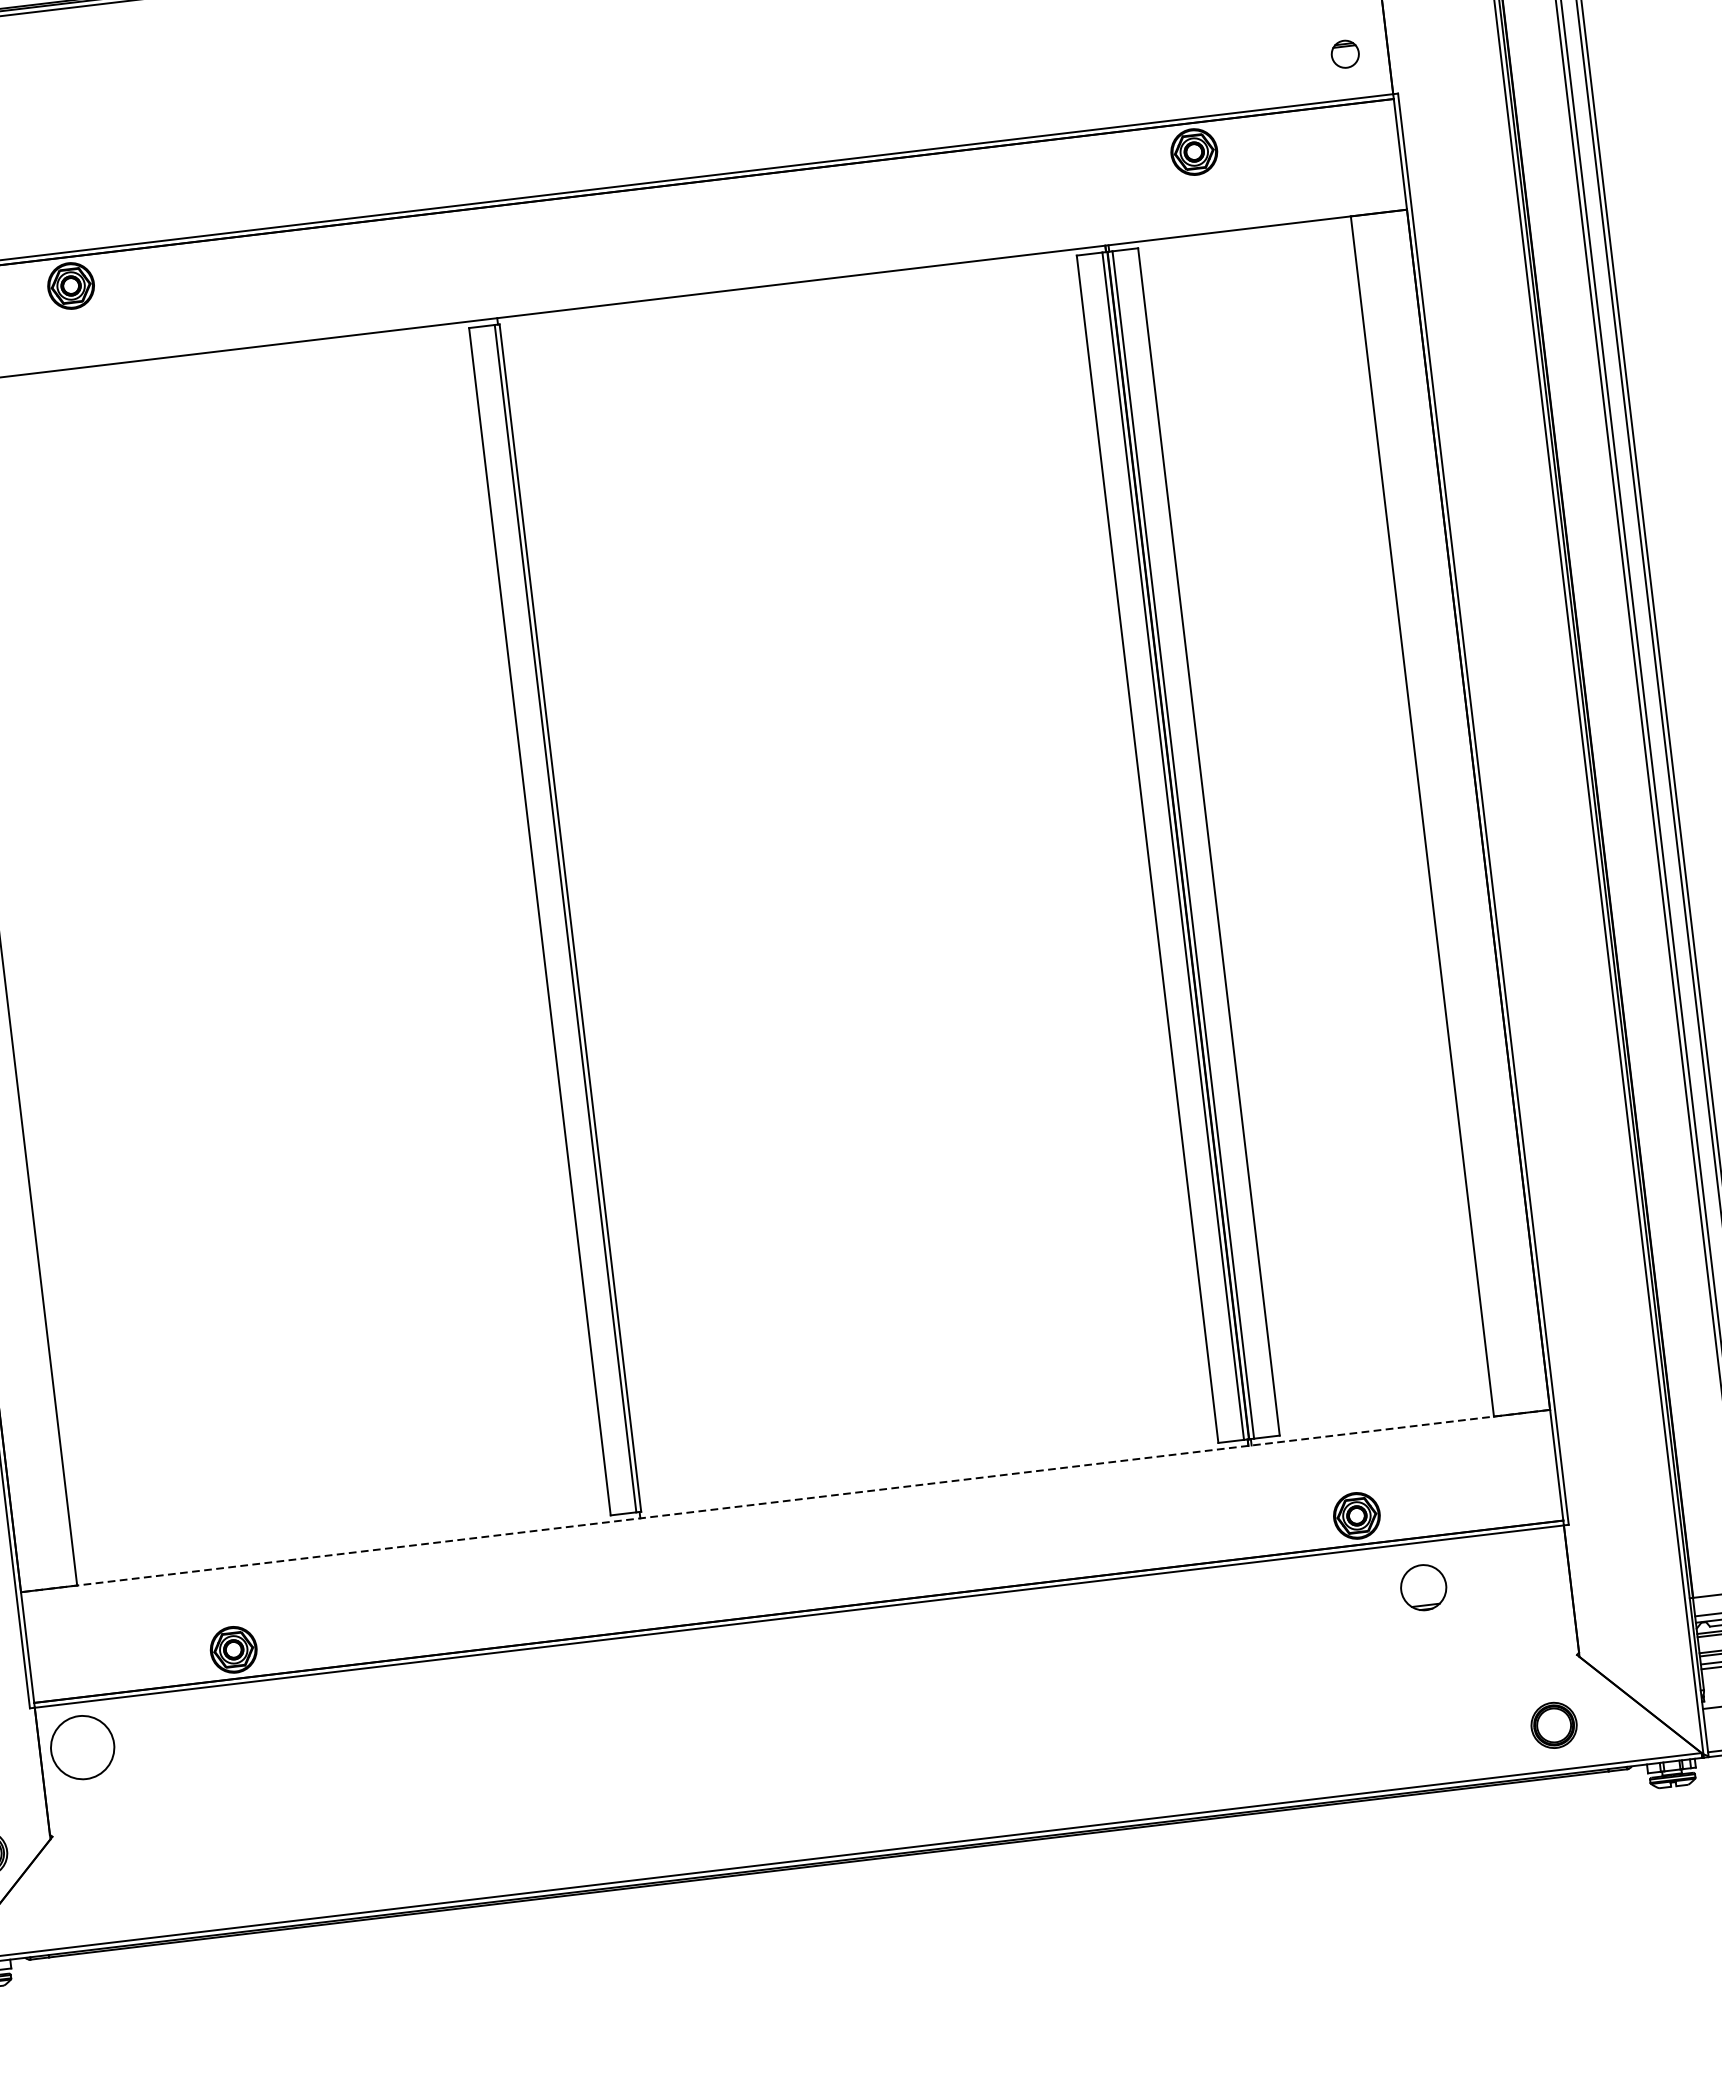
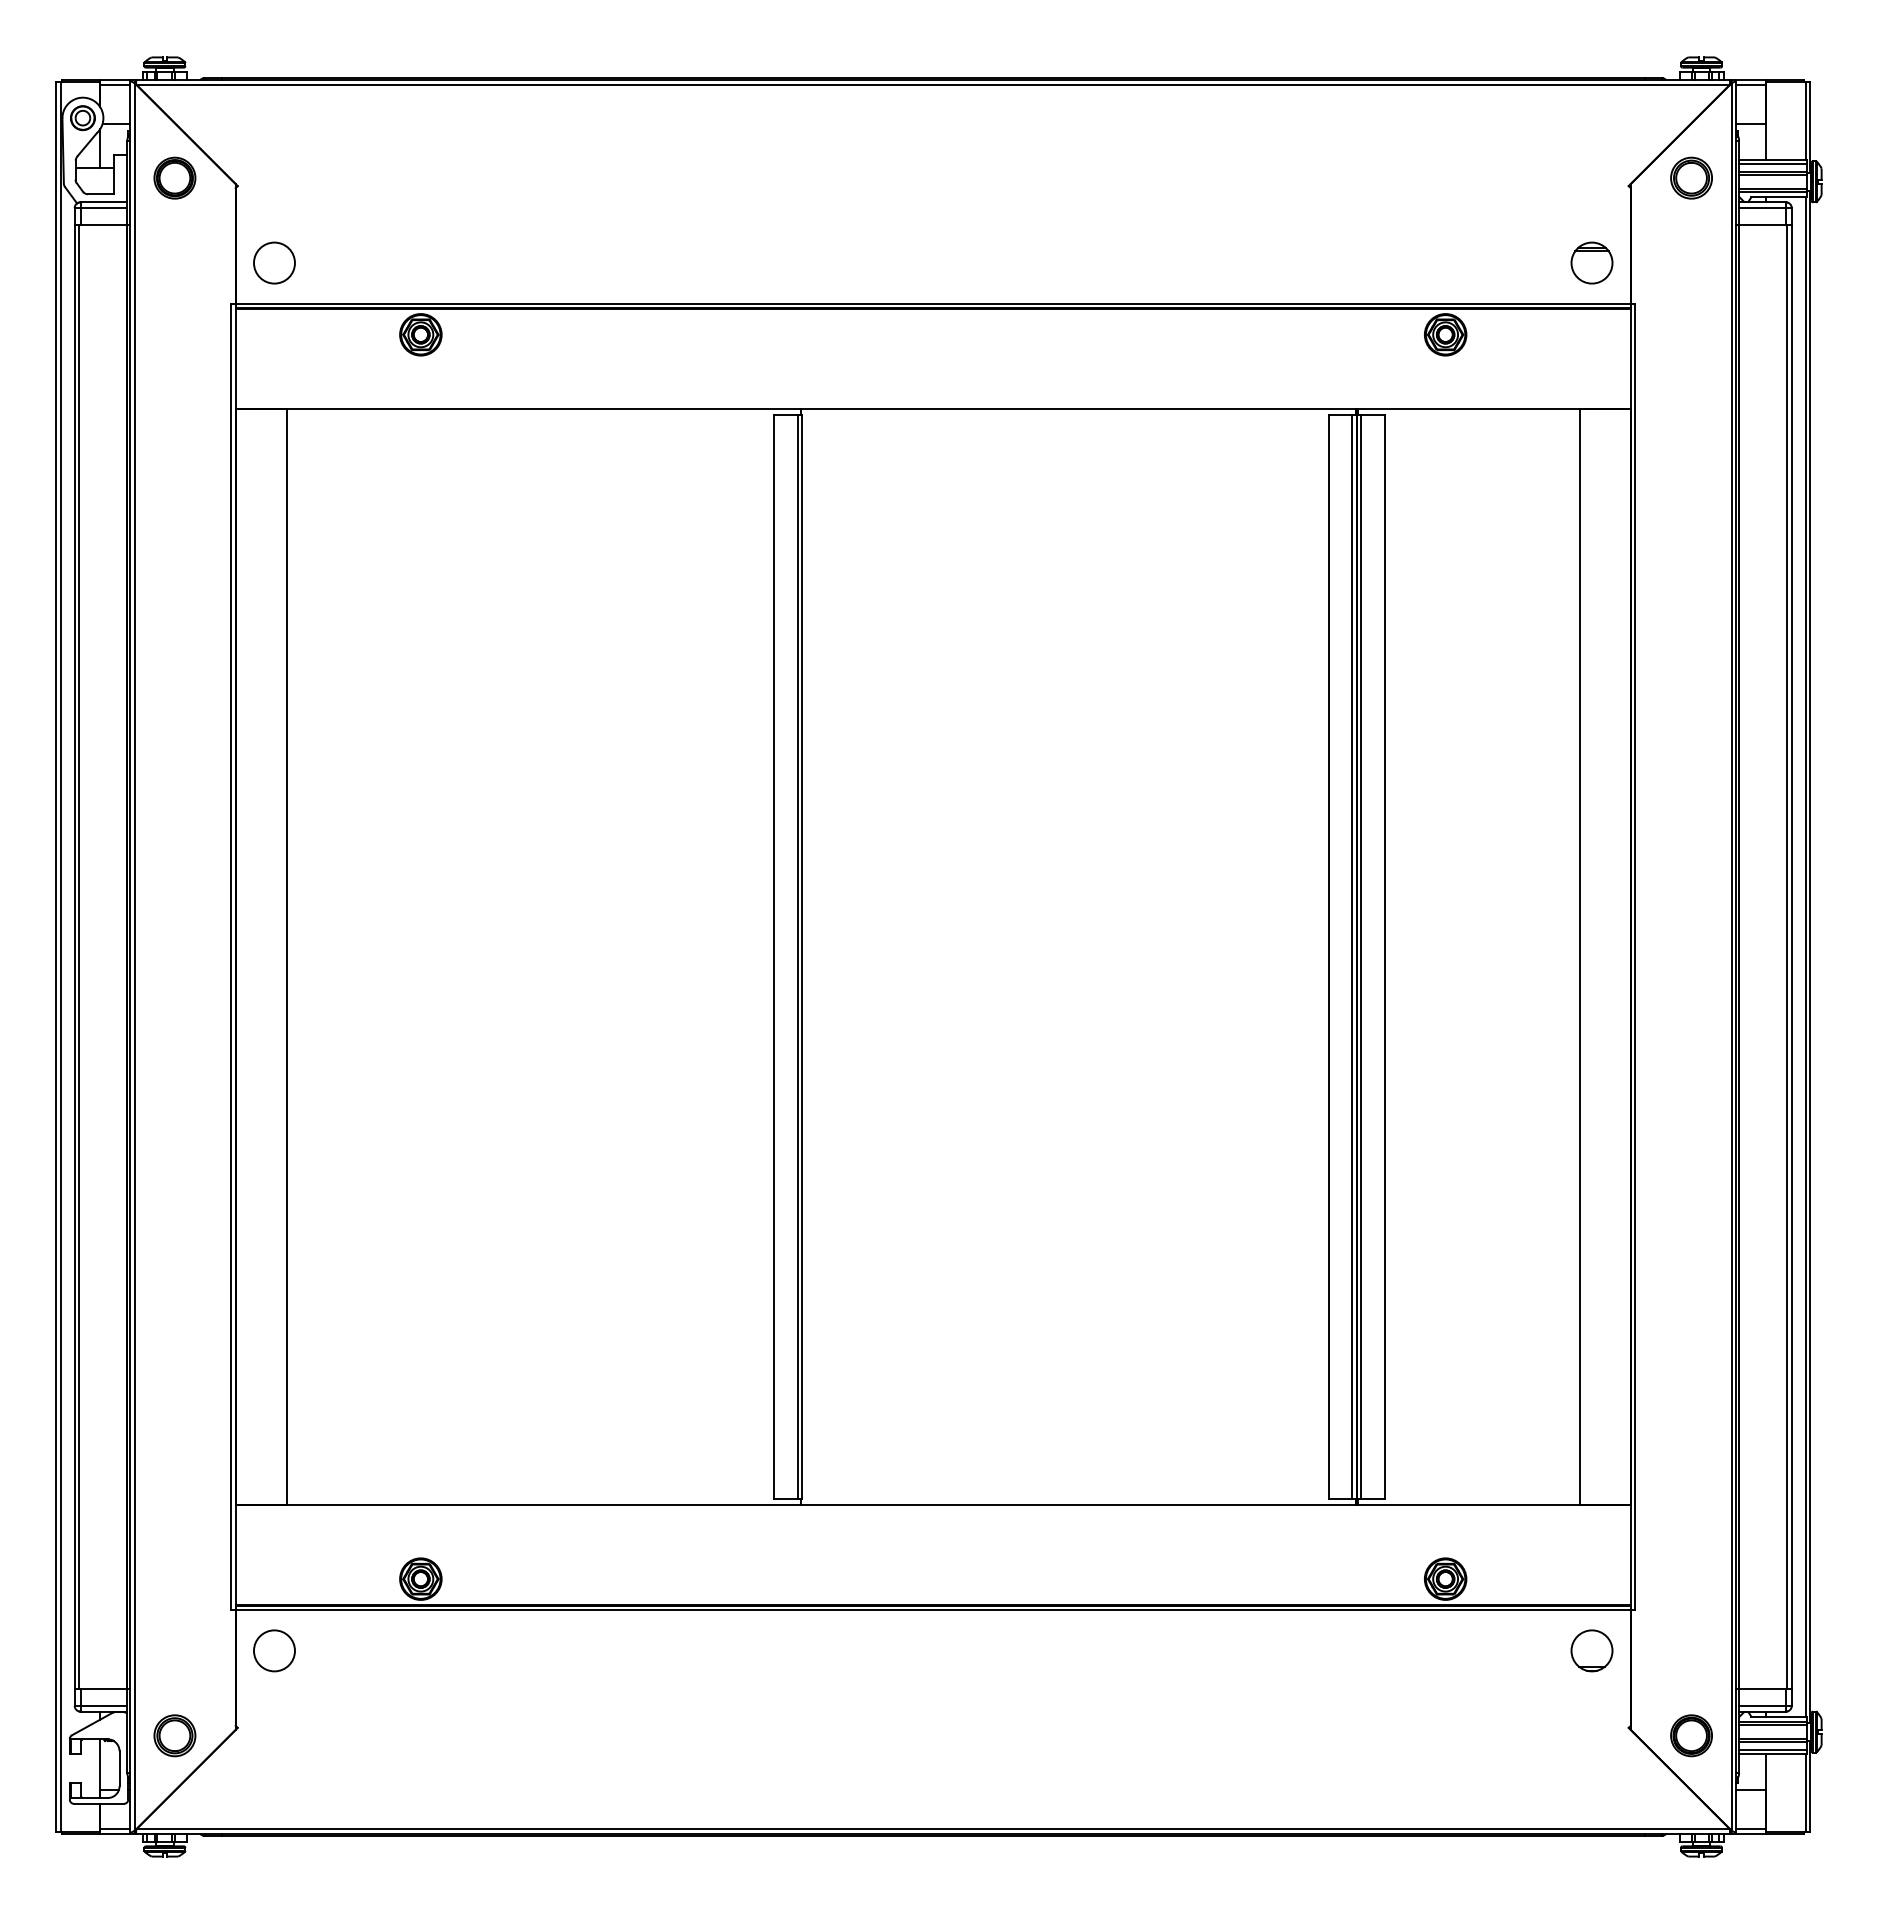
part: (1344, 53) -> (1591, 262), size x1.67
line: (785, 1501) -> (933, 1504), dashed -> solid
part: (1423, 1587) -> (1591, 1650), moved
part: (1554, 1725) -> (1691, 1735), moved
circle: (81, 1747) -> (273, 1650), size x0.71

